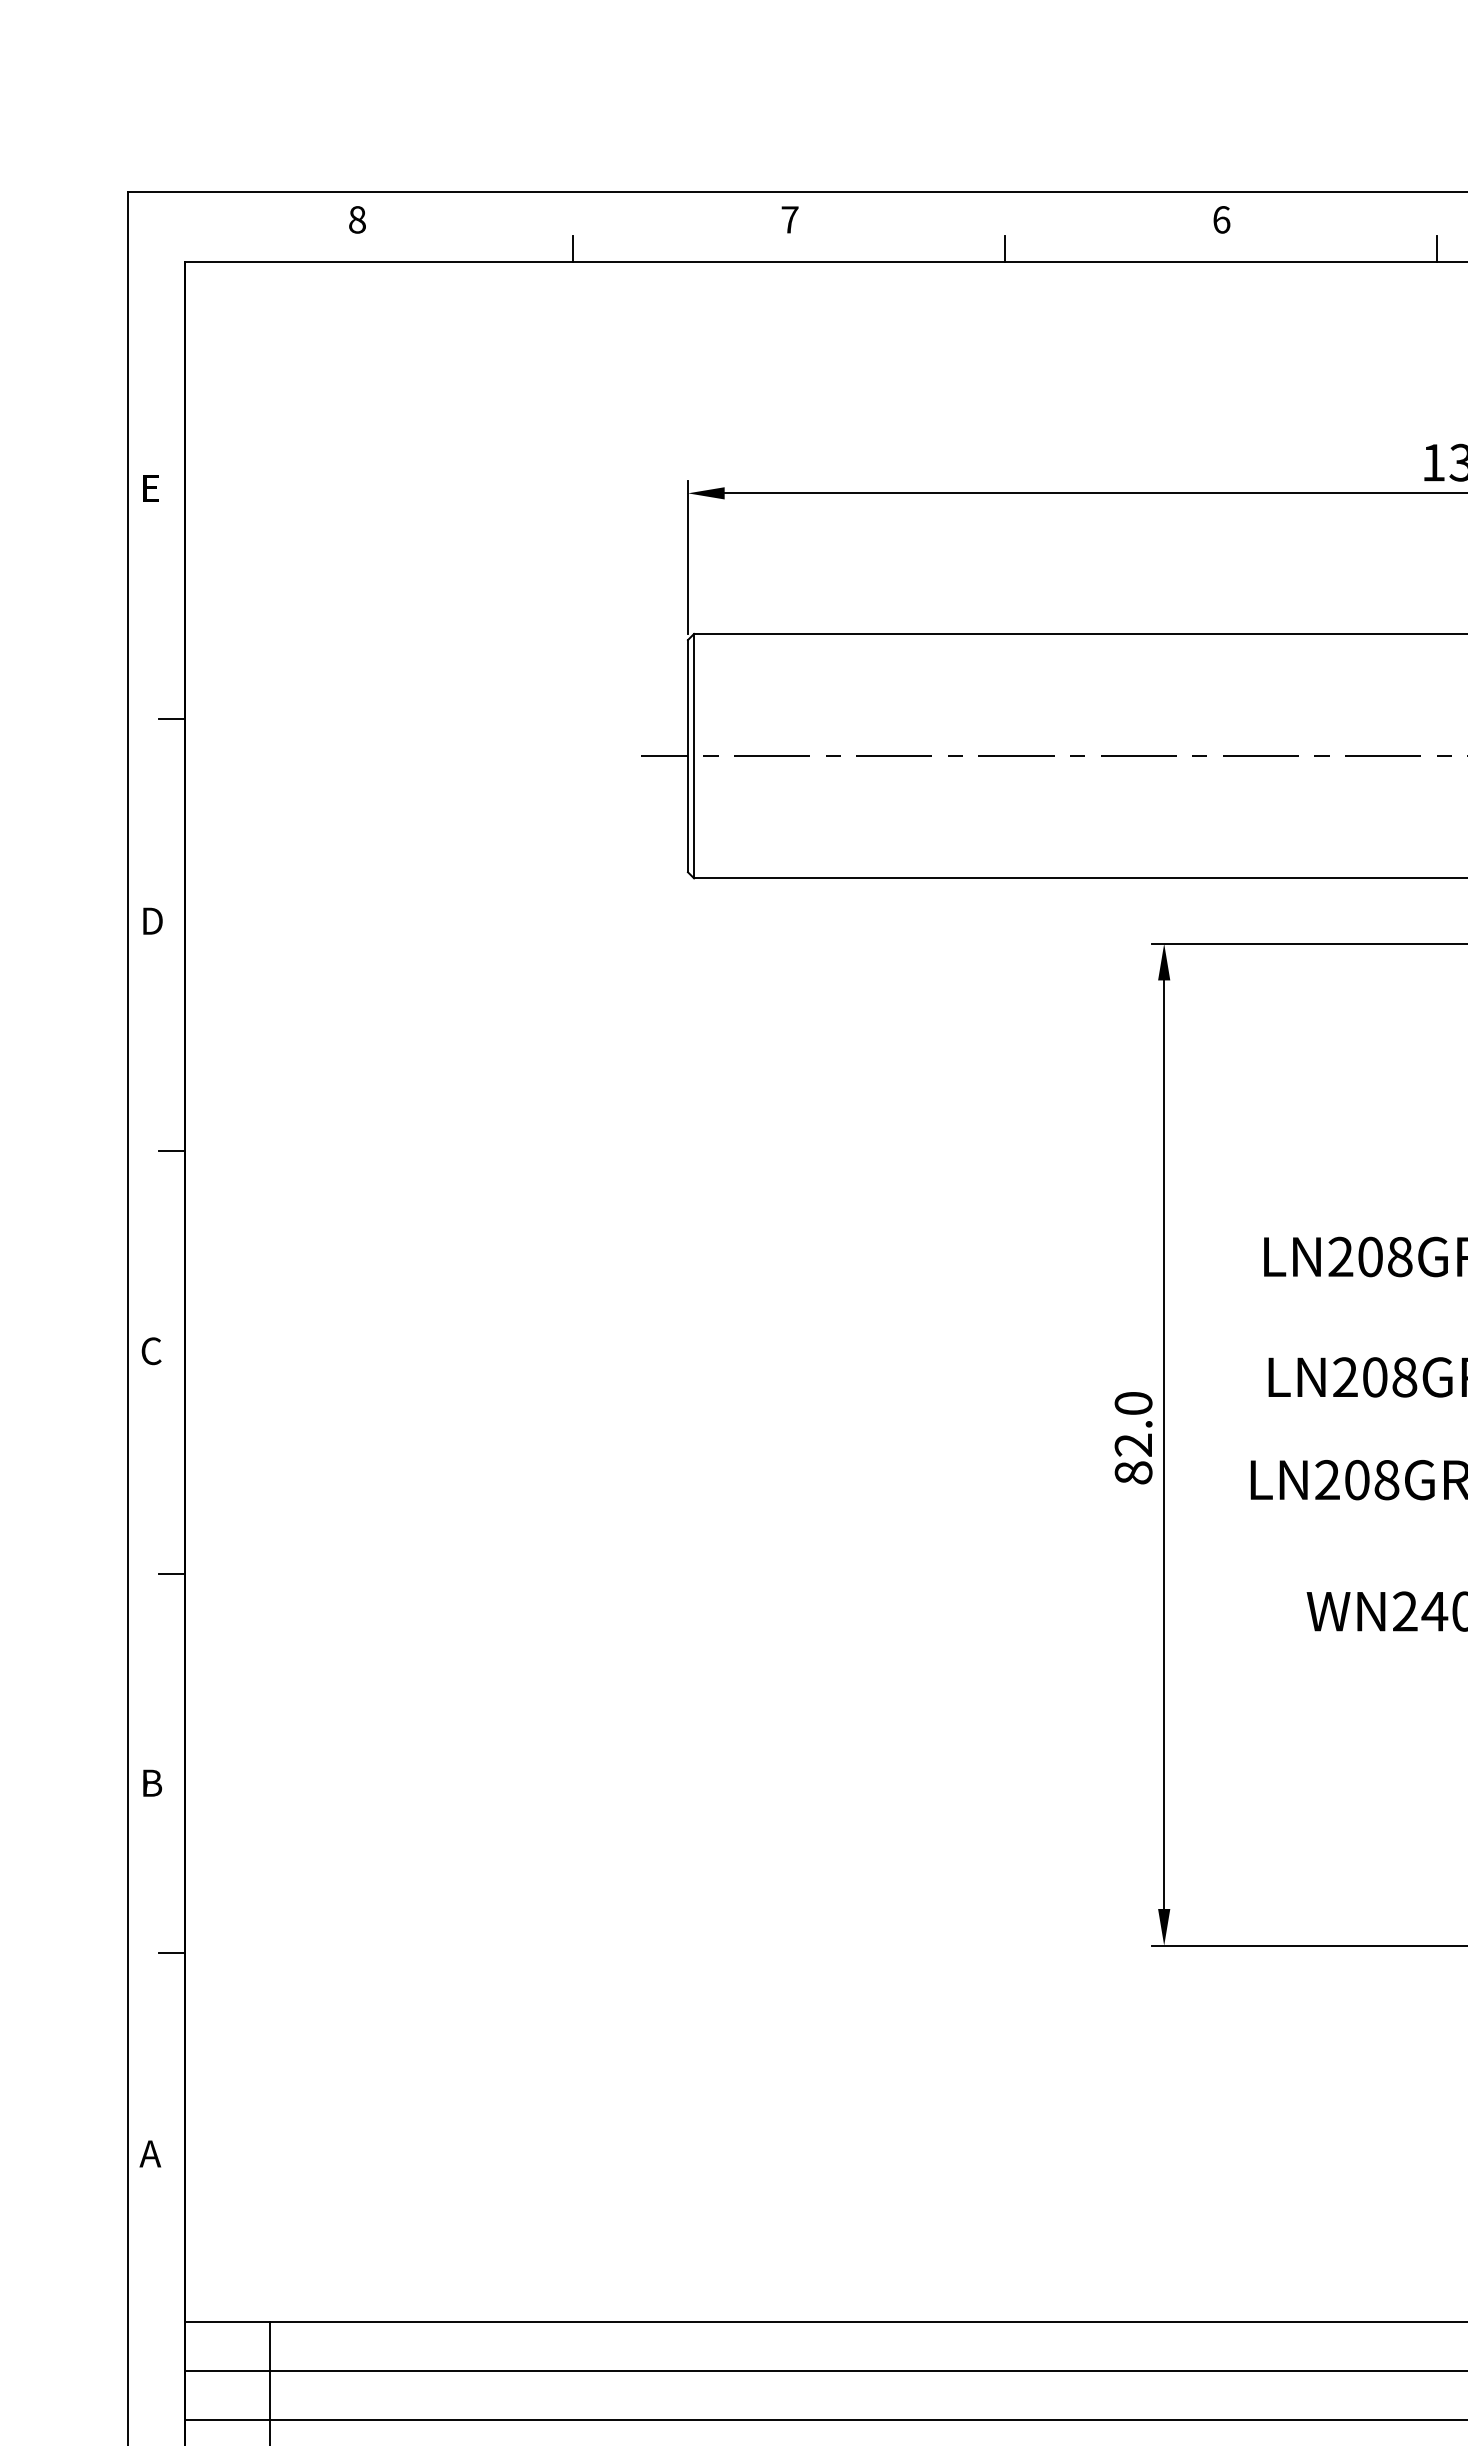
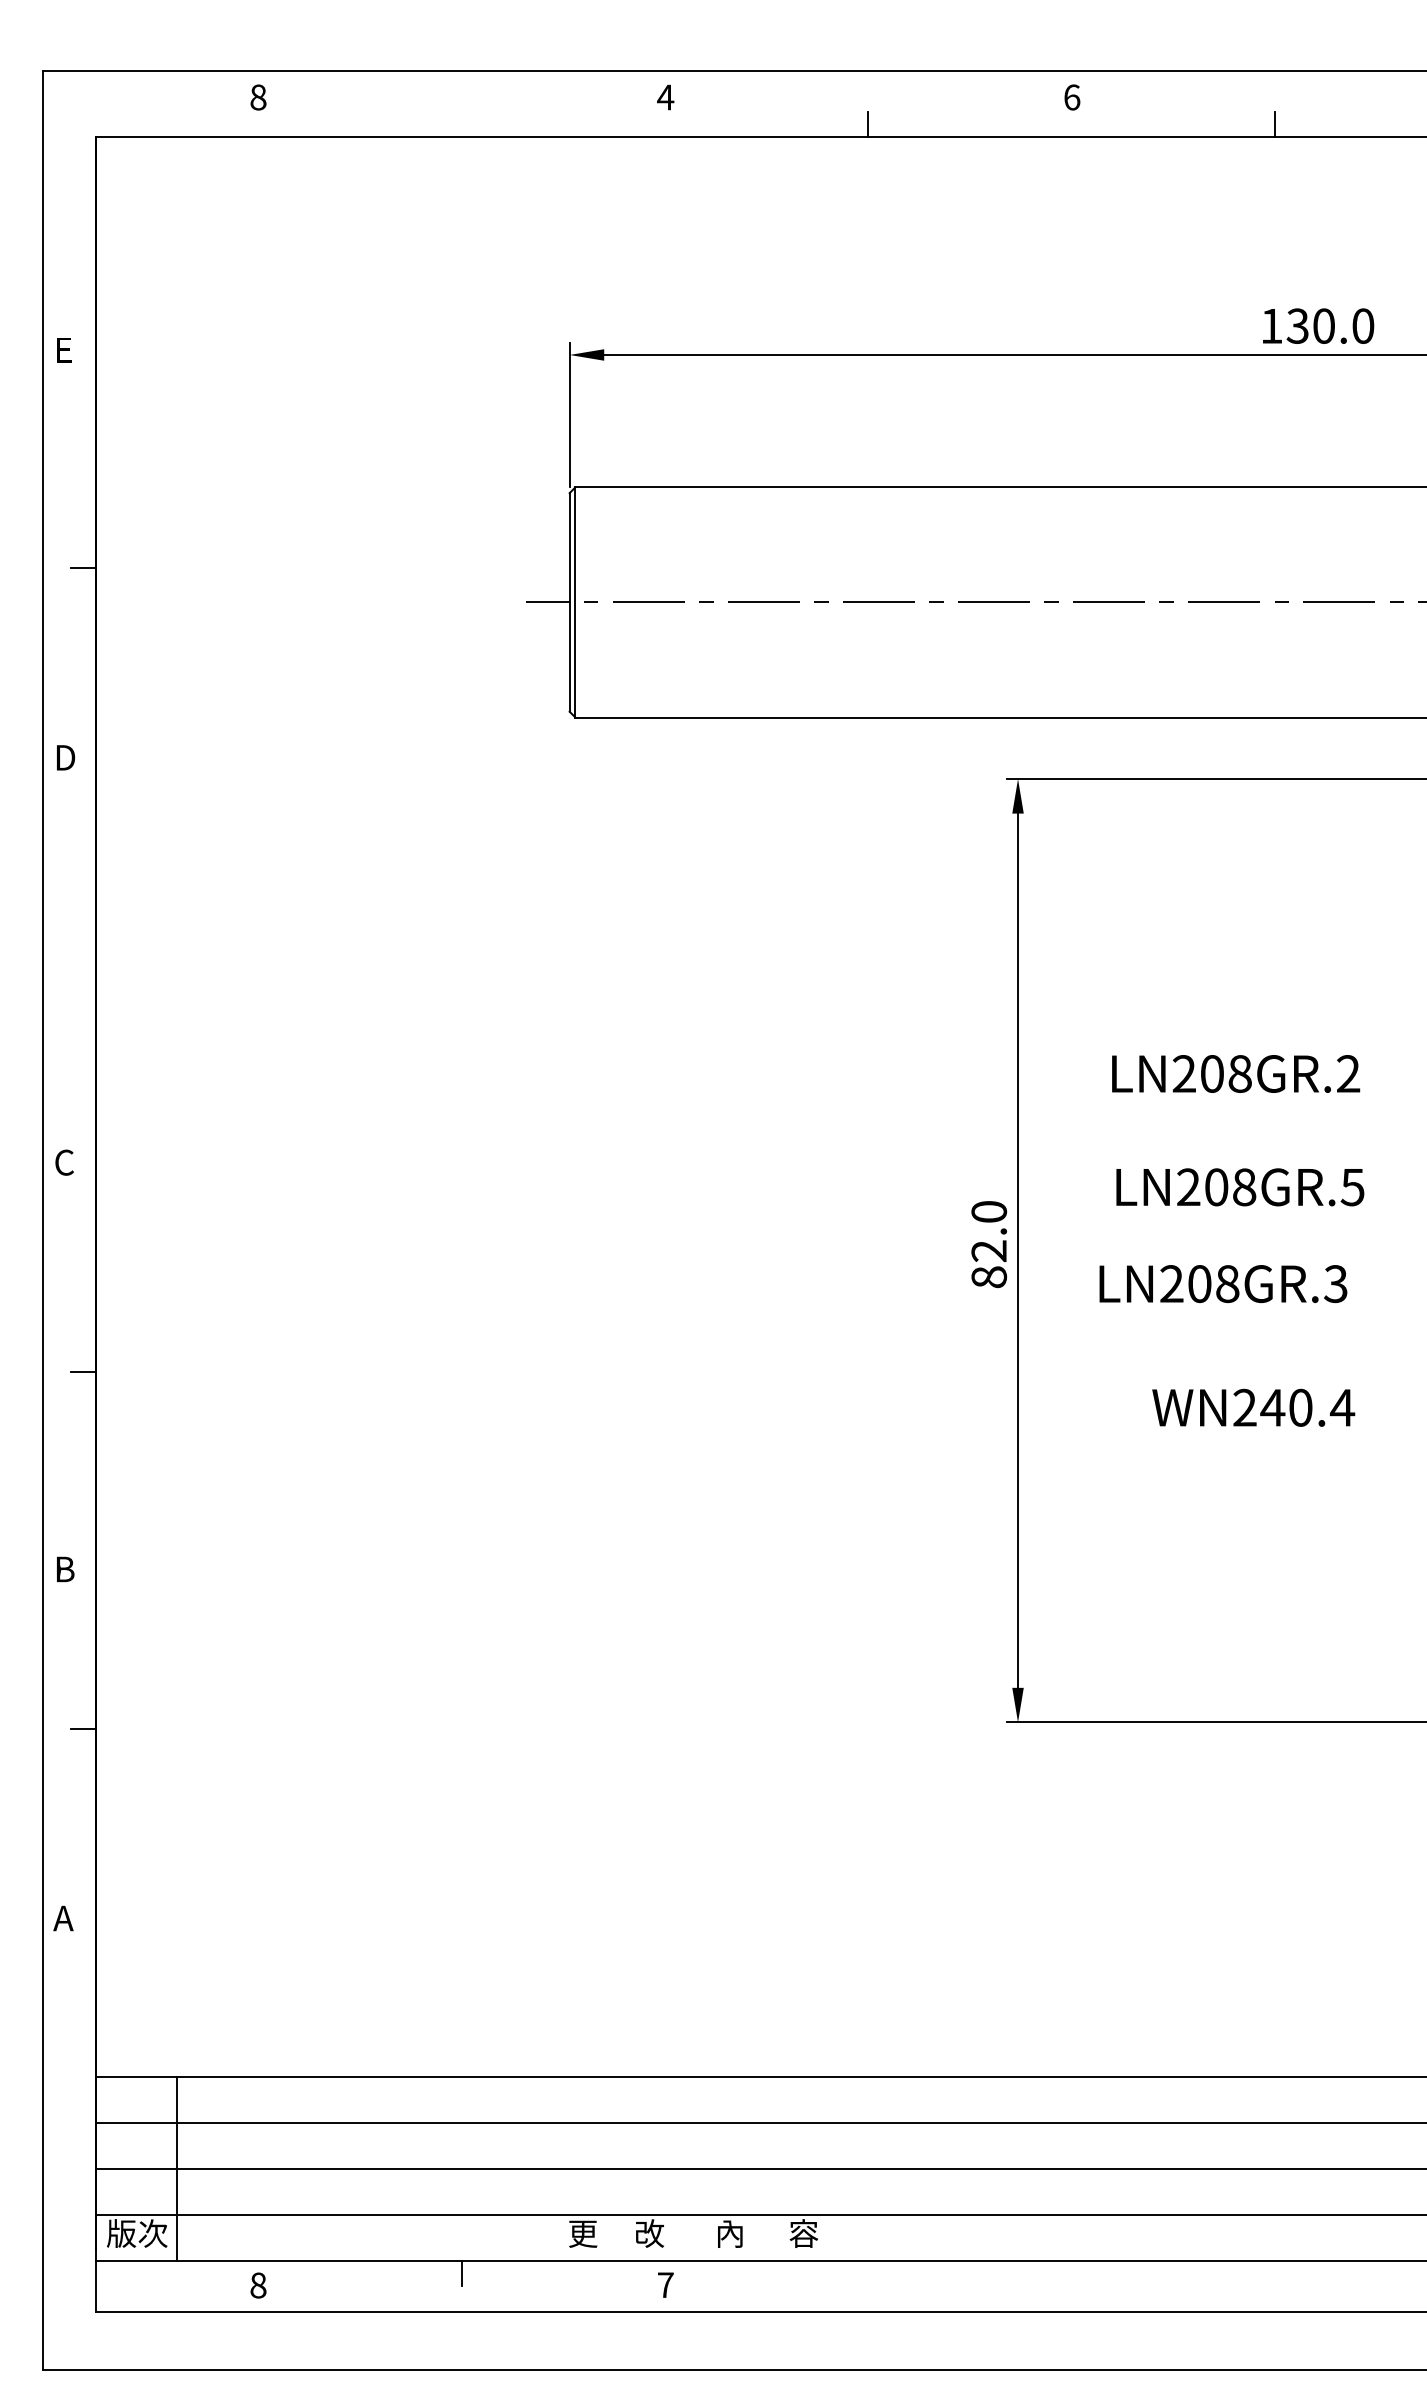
text: (789, 219) -> (665, 97), 7 -> 4
line: (573, 248) -> (461, 124), removed
line: (171, 1150) -> (83, 973), removed

